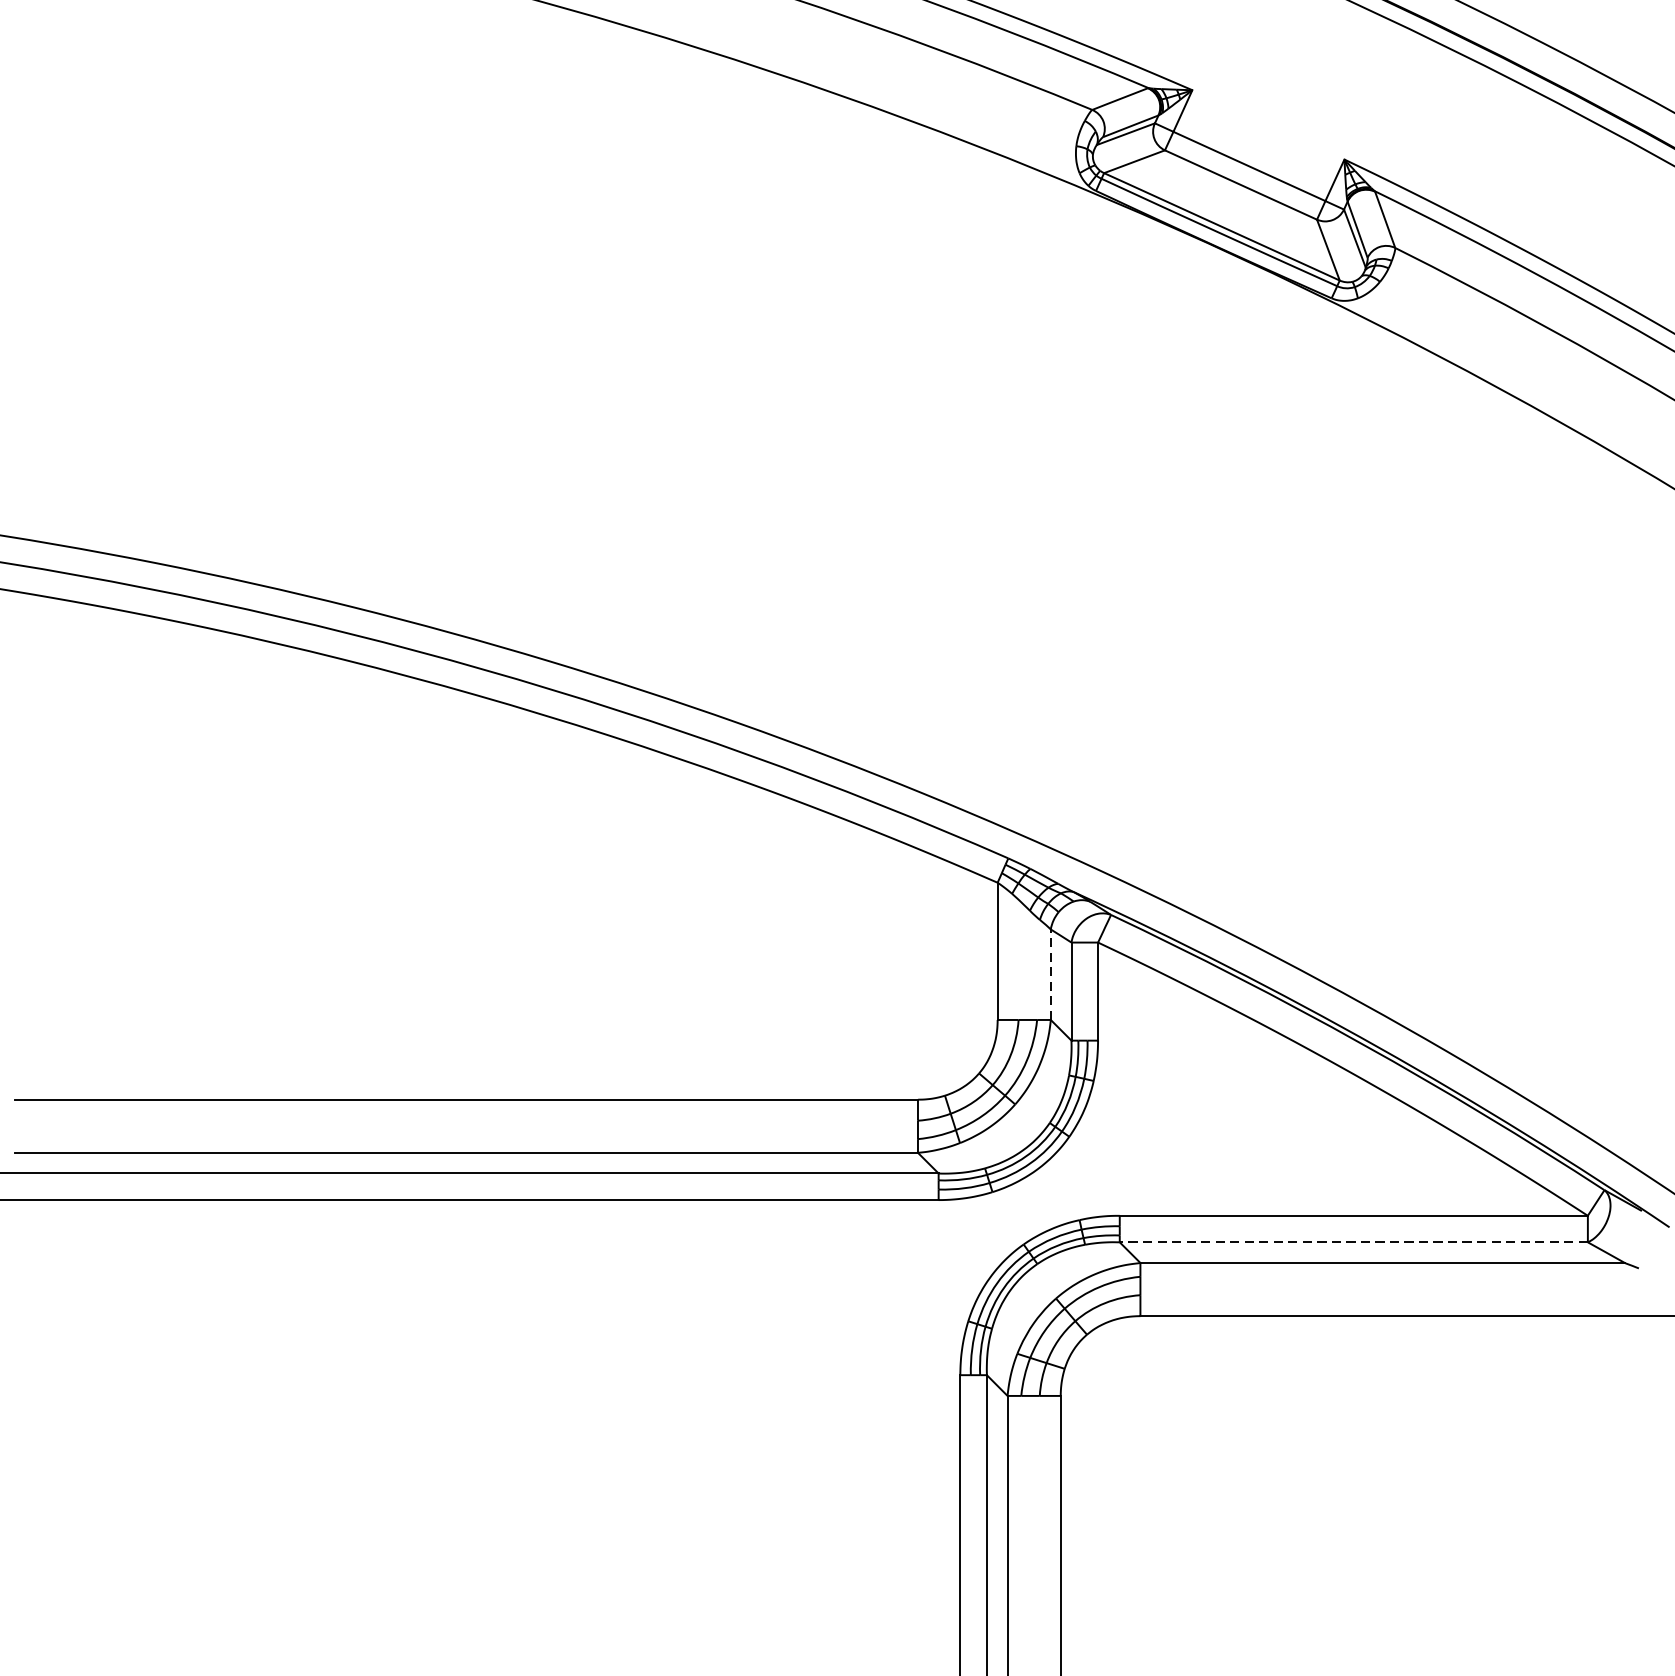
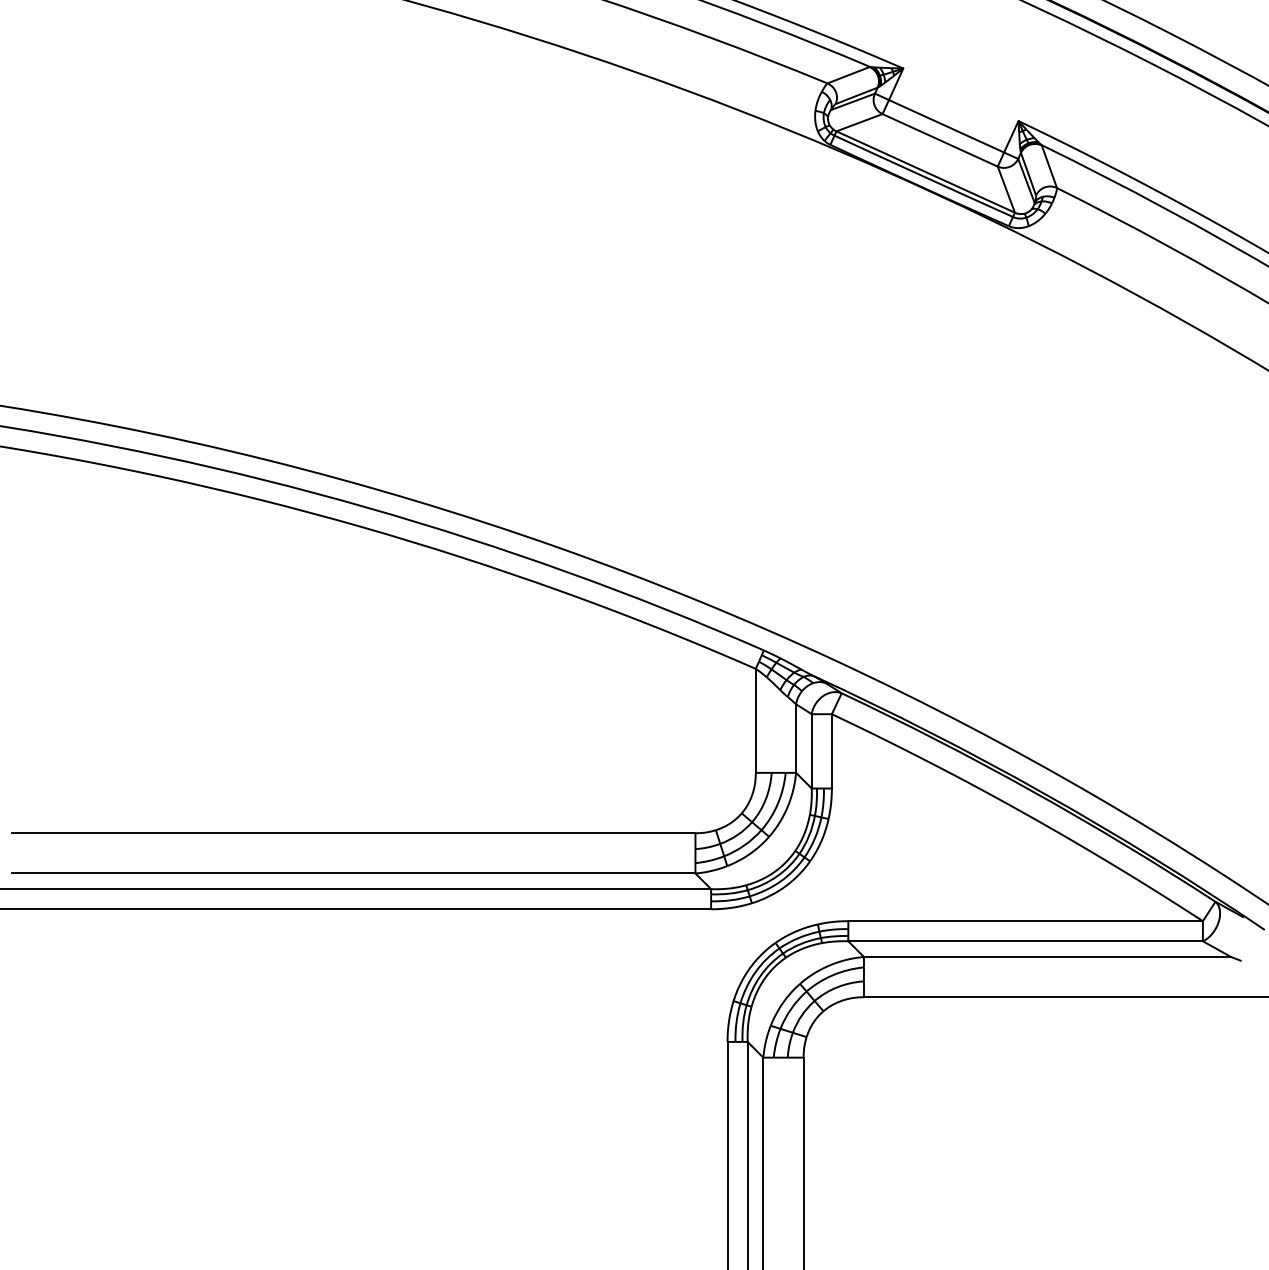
line: (1051, 974) -> (796, 738), dashed -> solid
line: (1353, 1242) -> (1025, 941), dashed -> solid

